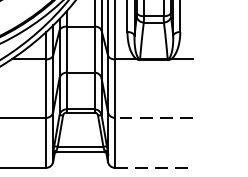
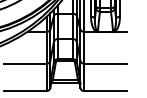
line: (153, 117) -> (105, 63), dashed -> solid
line: (153, 168) -> (105, 91), dashed -> solid

